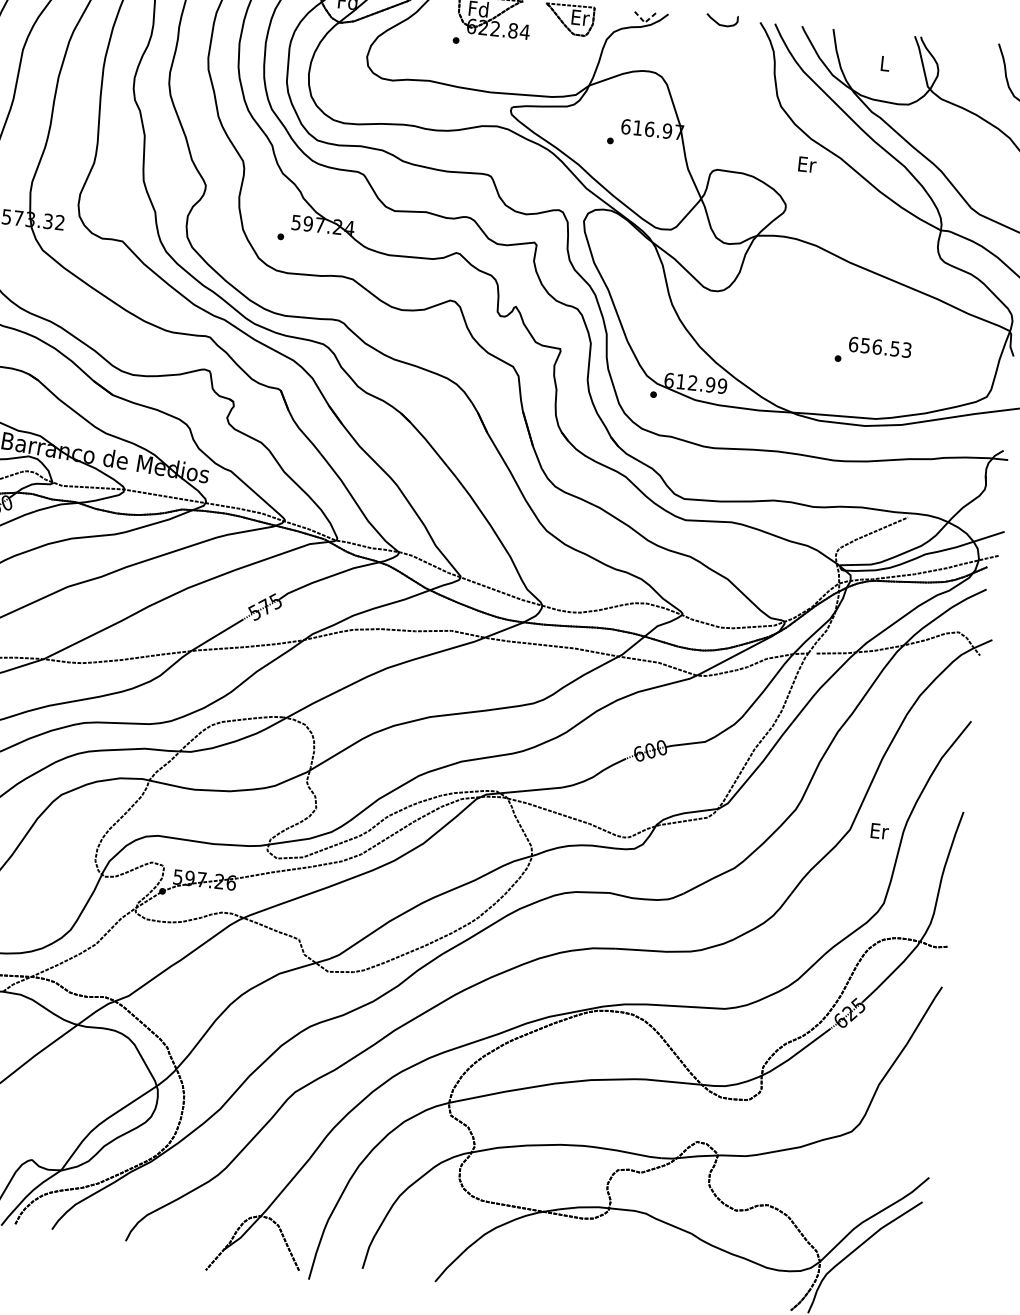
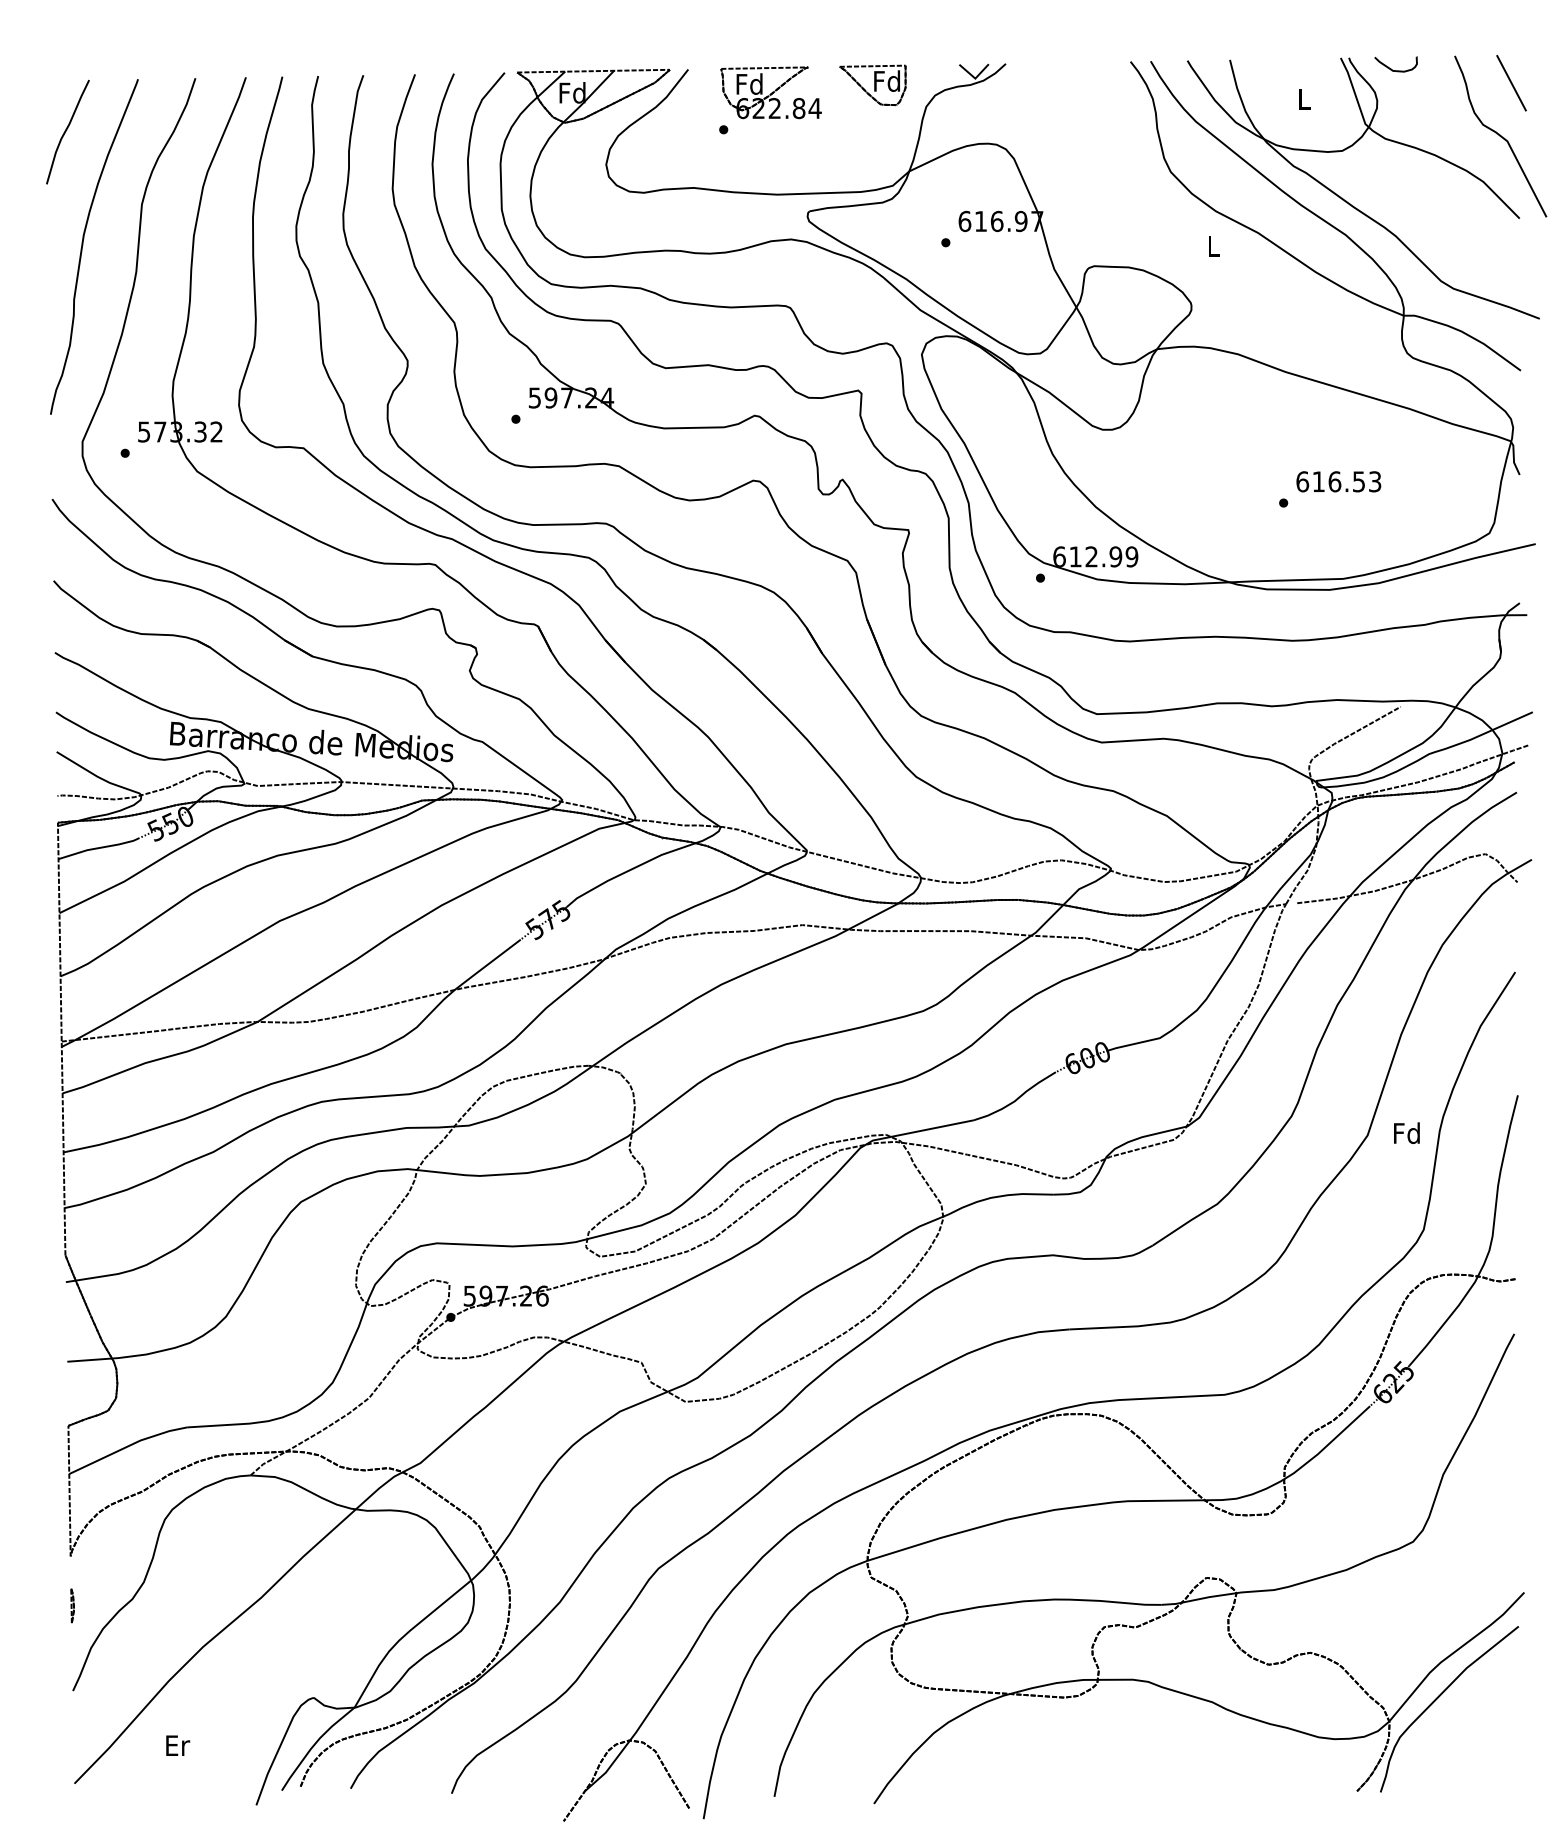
text: (580, 17) -> (887, 80), Er -> Fd
line: (644, 22) -> (974, 78), dashed -> solid
curve: (718, 23) -> (1391, 68), moved
text: (807, 164) -> (1214, 246), Er -> L
text: (865, 345) -> (1318, 481), 656.53 -> 616.53
text: (878, 830) -> (1406, 1132), Er -> Fd

